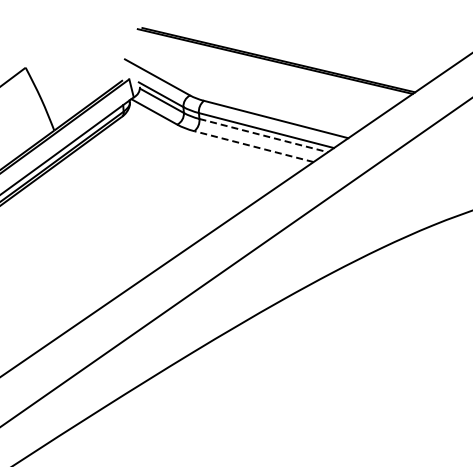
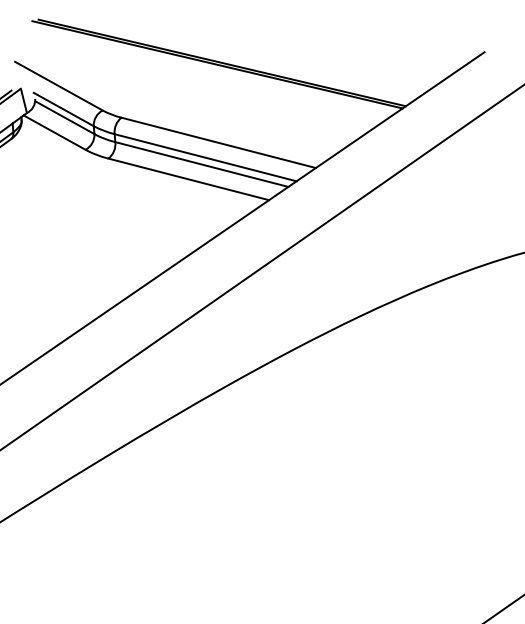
line: (264, 135) -> (202, 164), dashed -> solid
line: (253, 146) -> (188, 179), dashed -> solid

